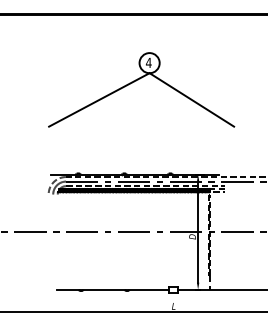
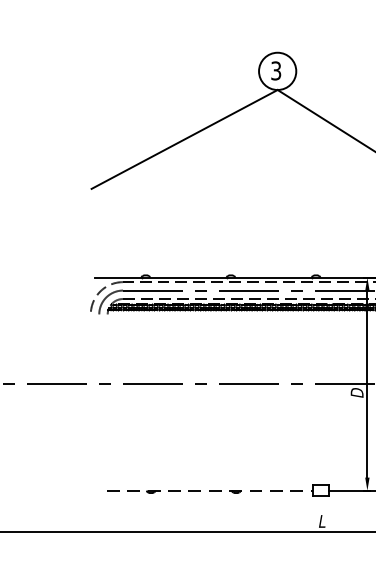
text: (148, 62) -> (275, 70), 4 -> 3
line: (113, 289) -> (210, 490), solid -> dashed

